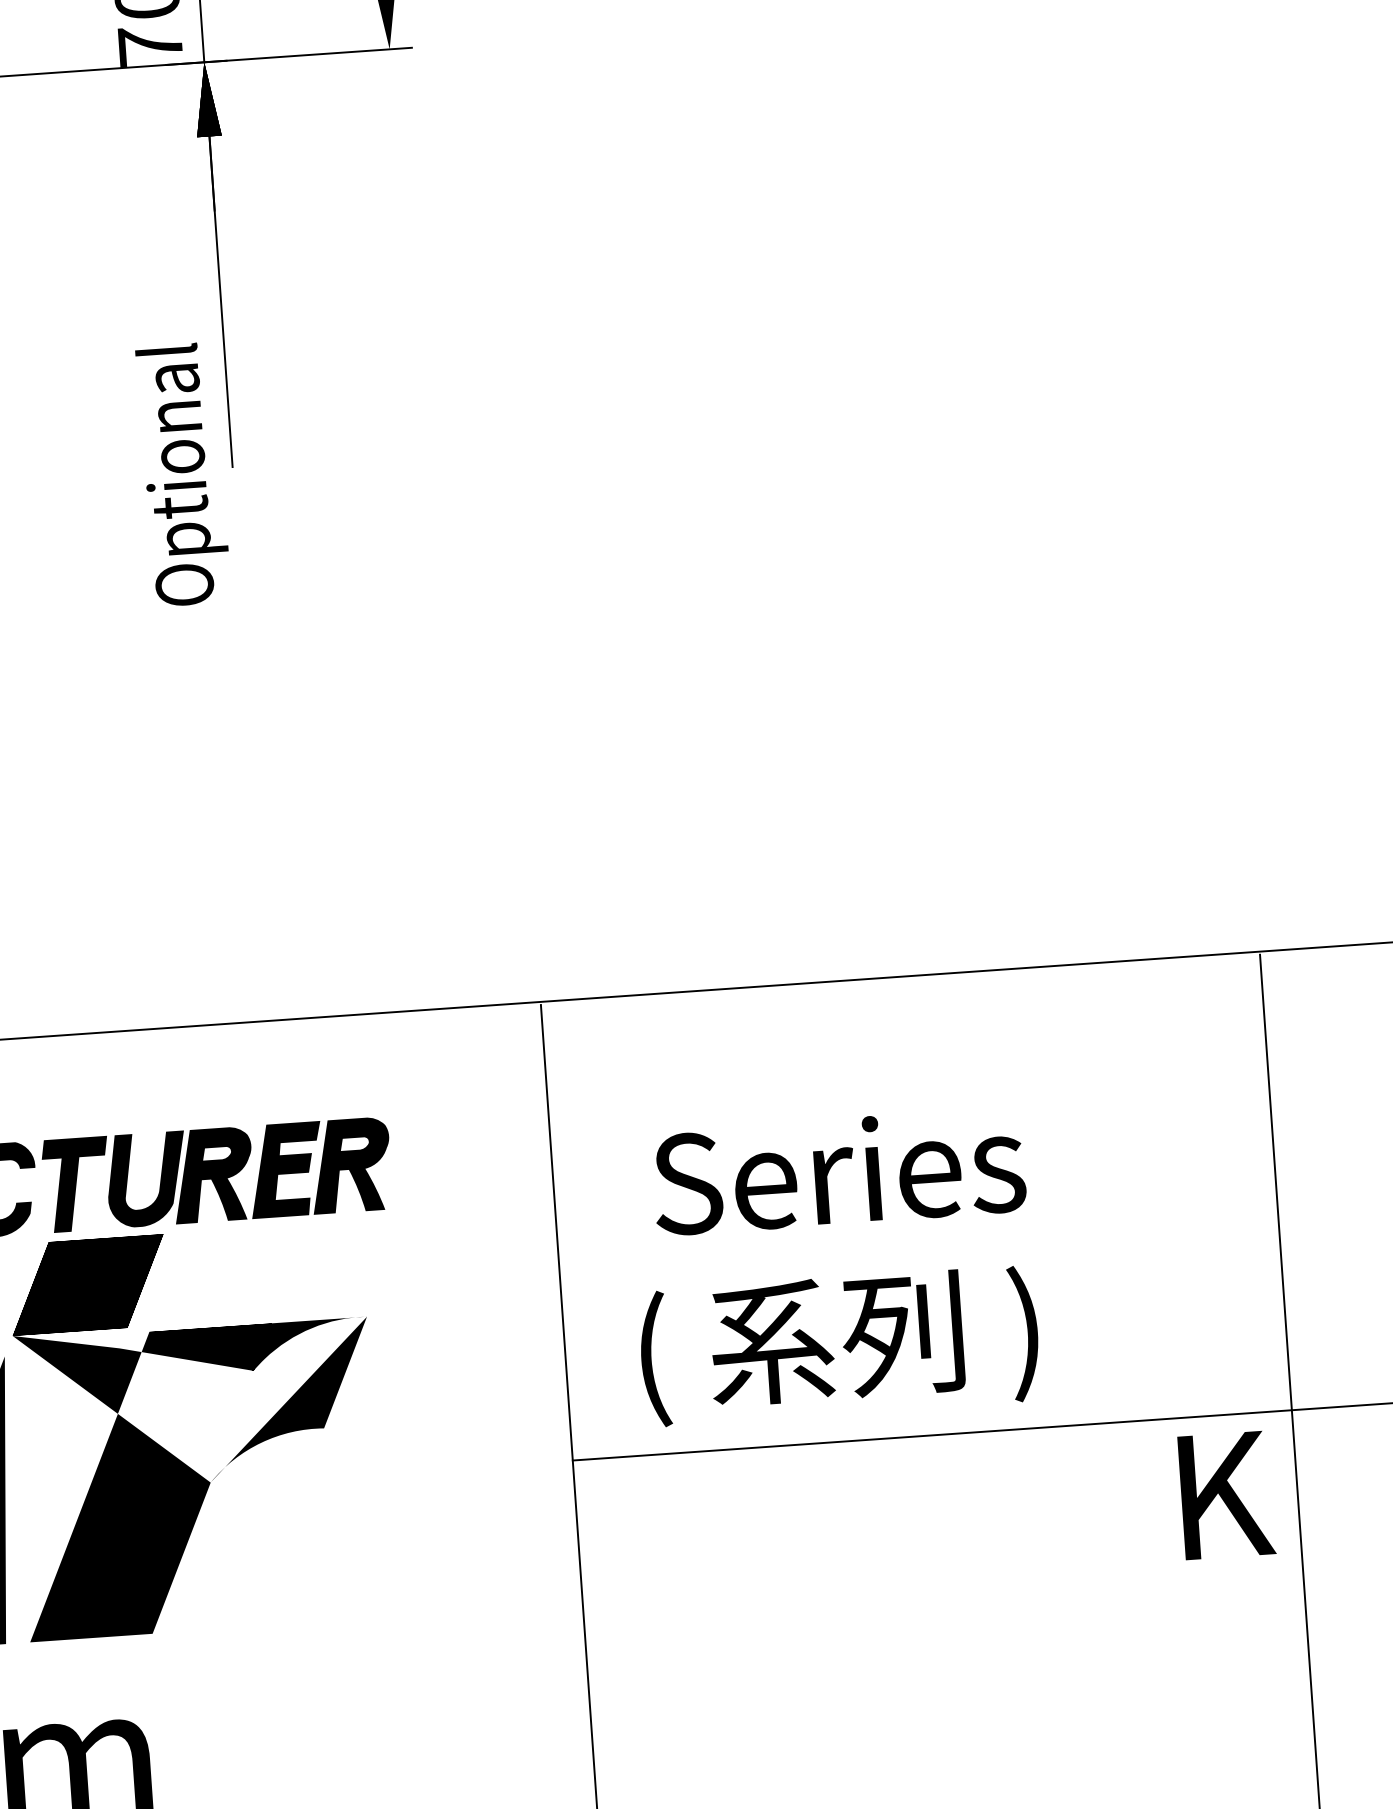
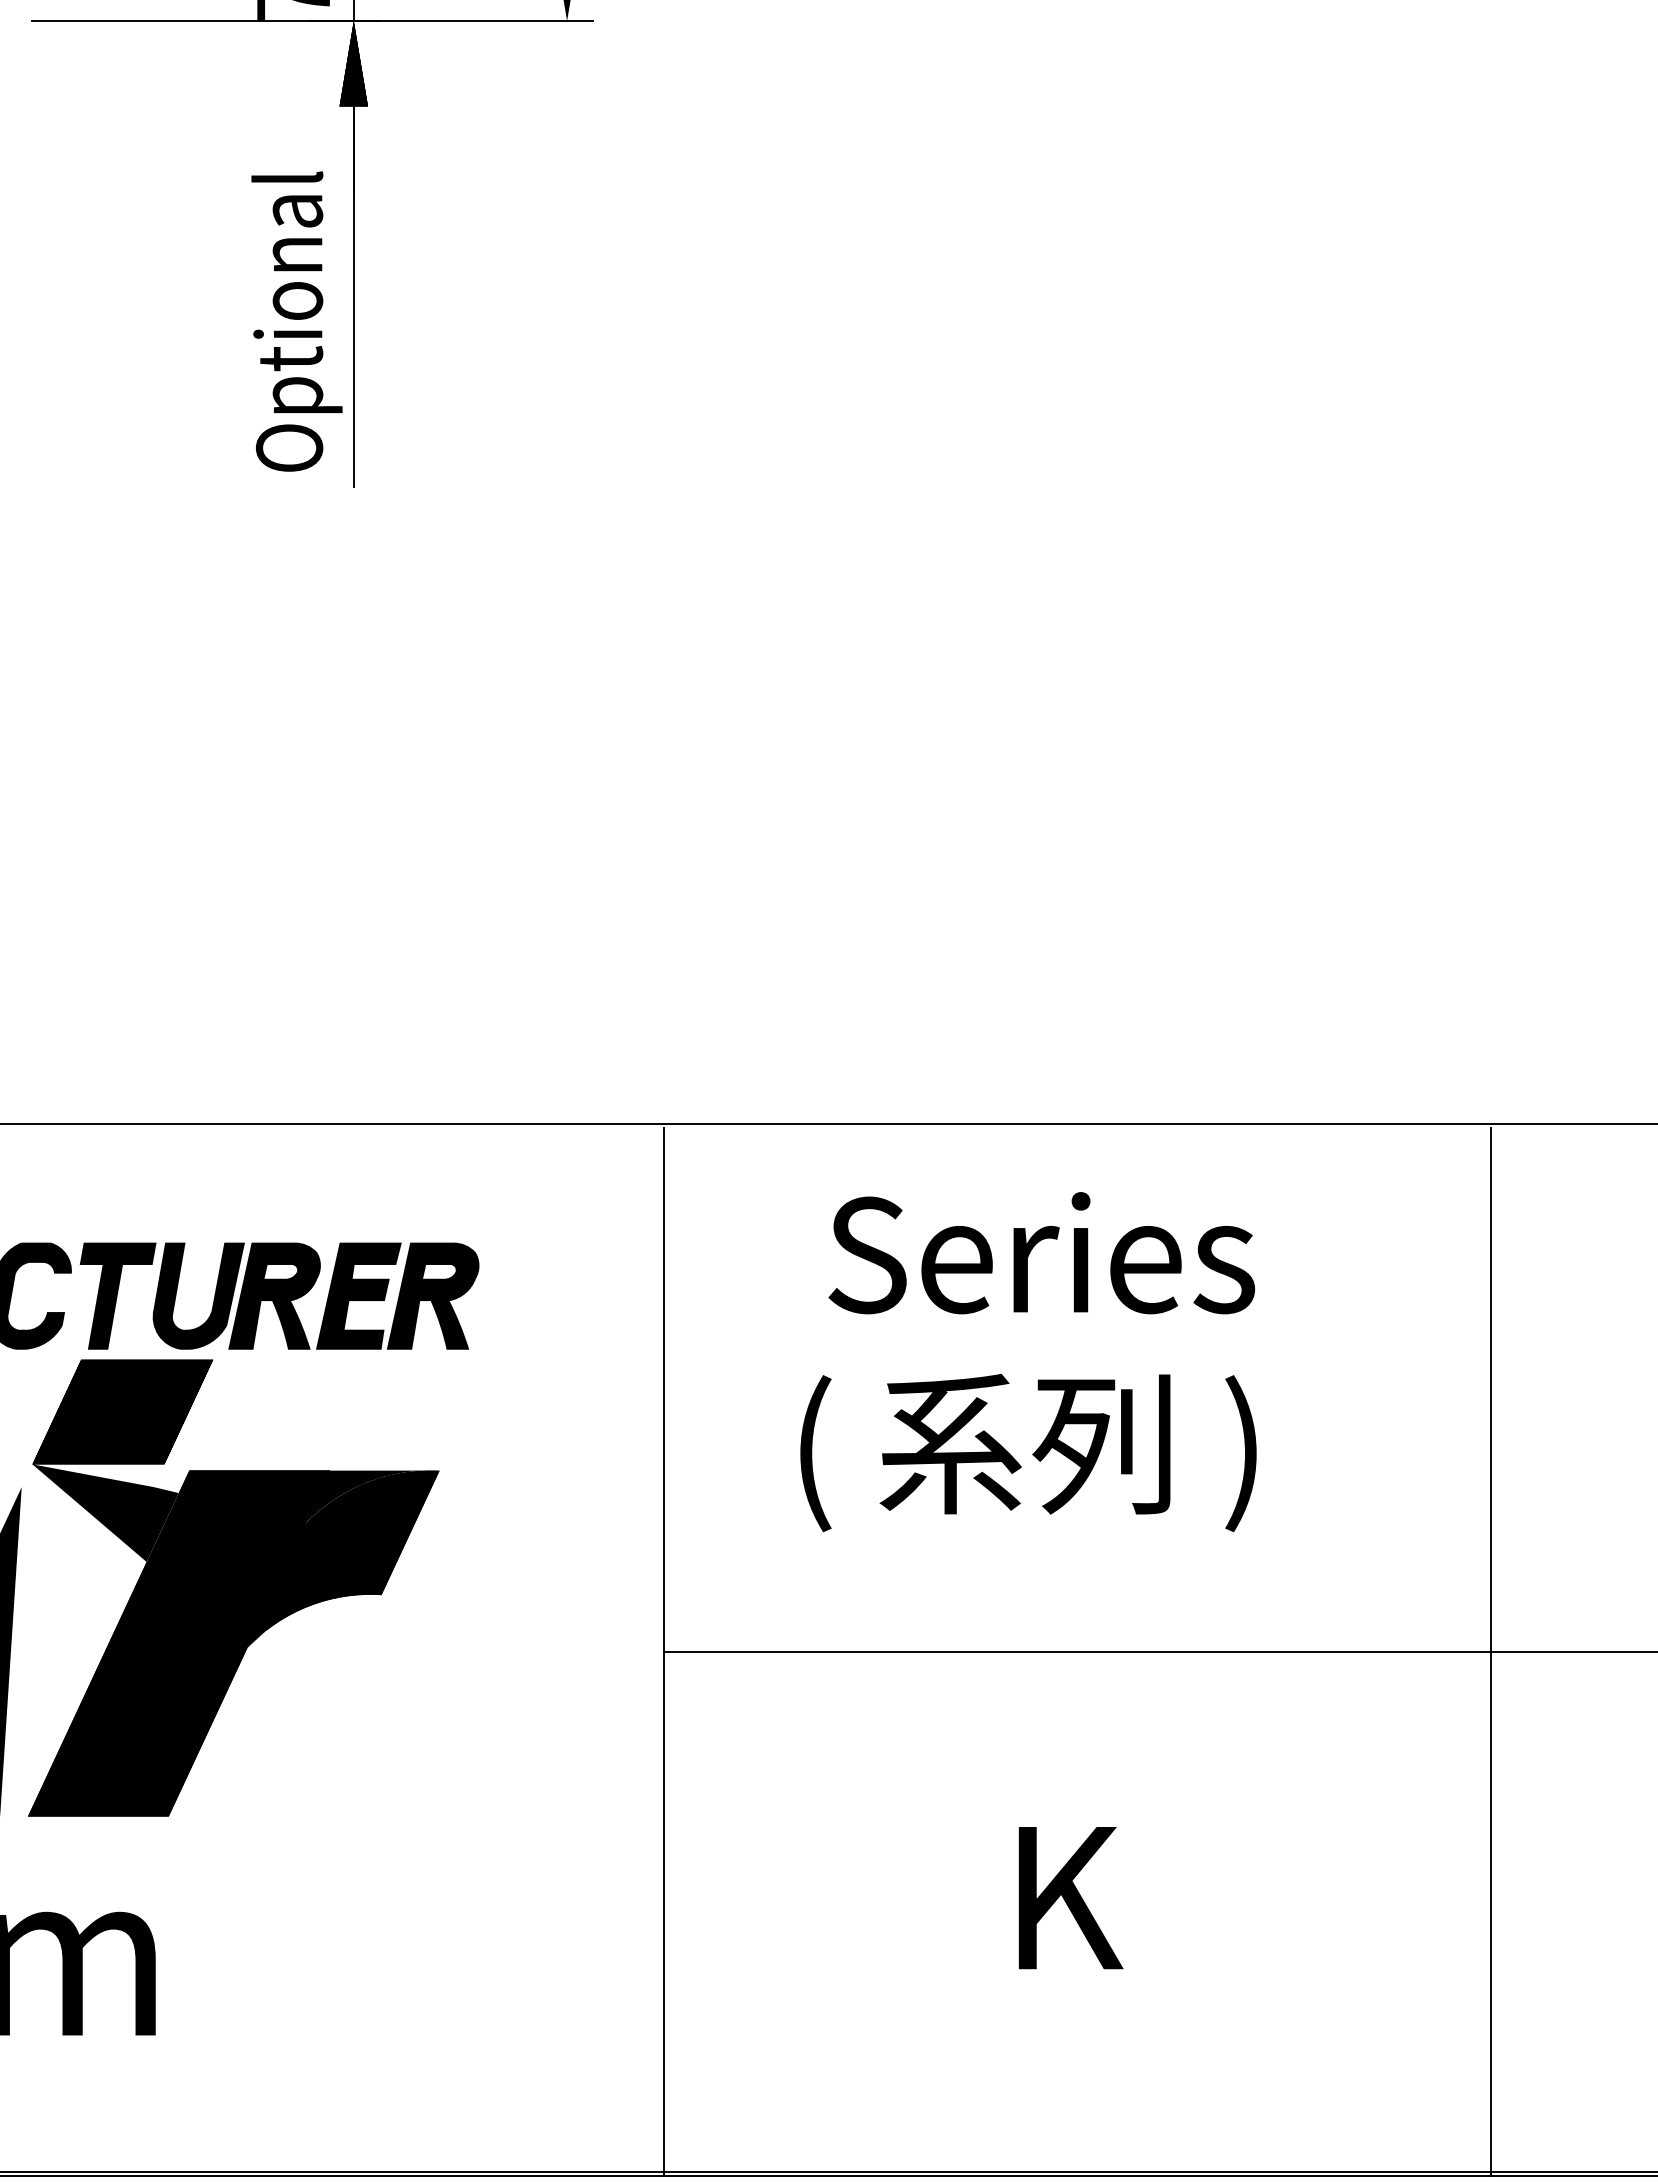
text: (183, 474) -> (296, 321), moved
text: (834, 1267) -> (1028, 1362), moved
fill: (198, 1479) -> (233, 1643), added
text: (1226, 1495) -> (1070, 1898), moved

